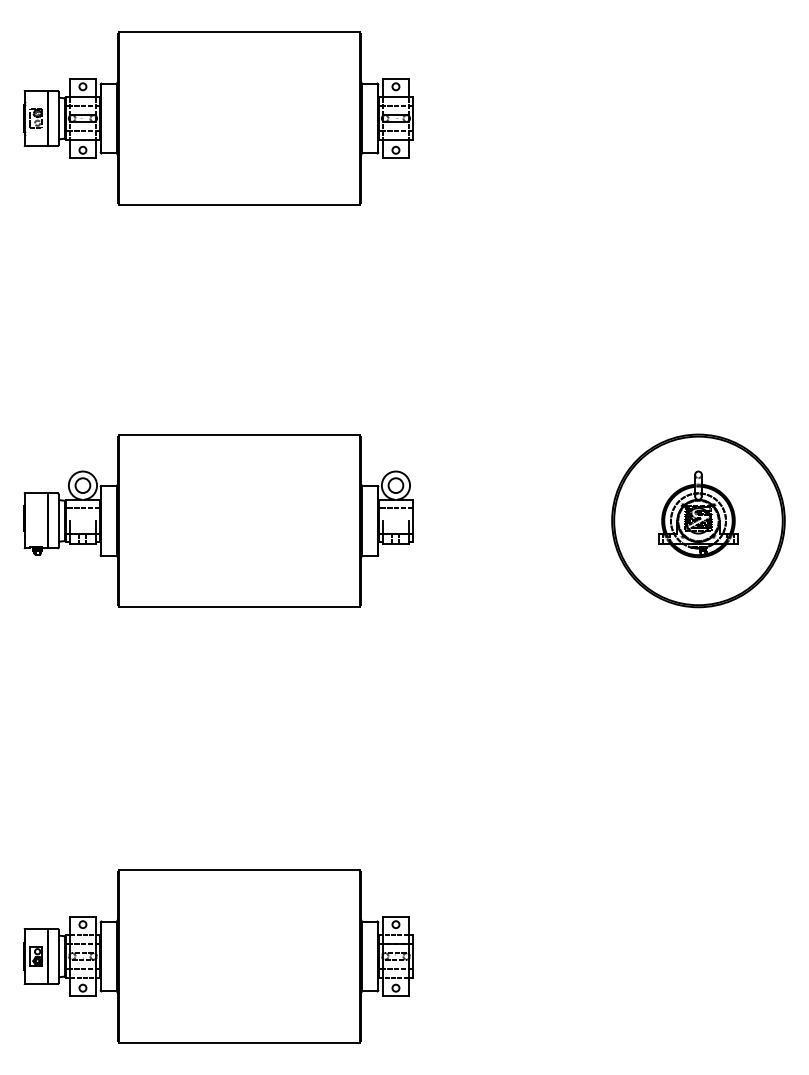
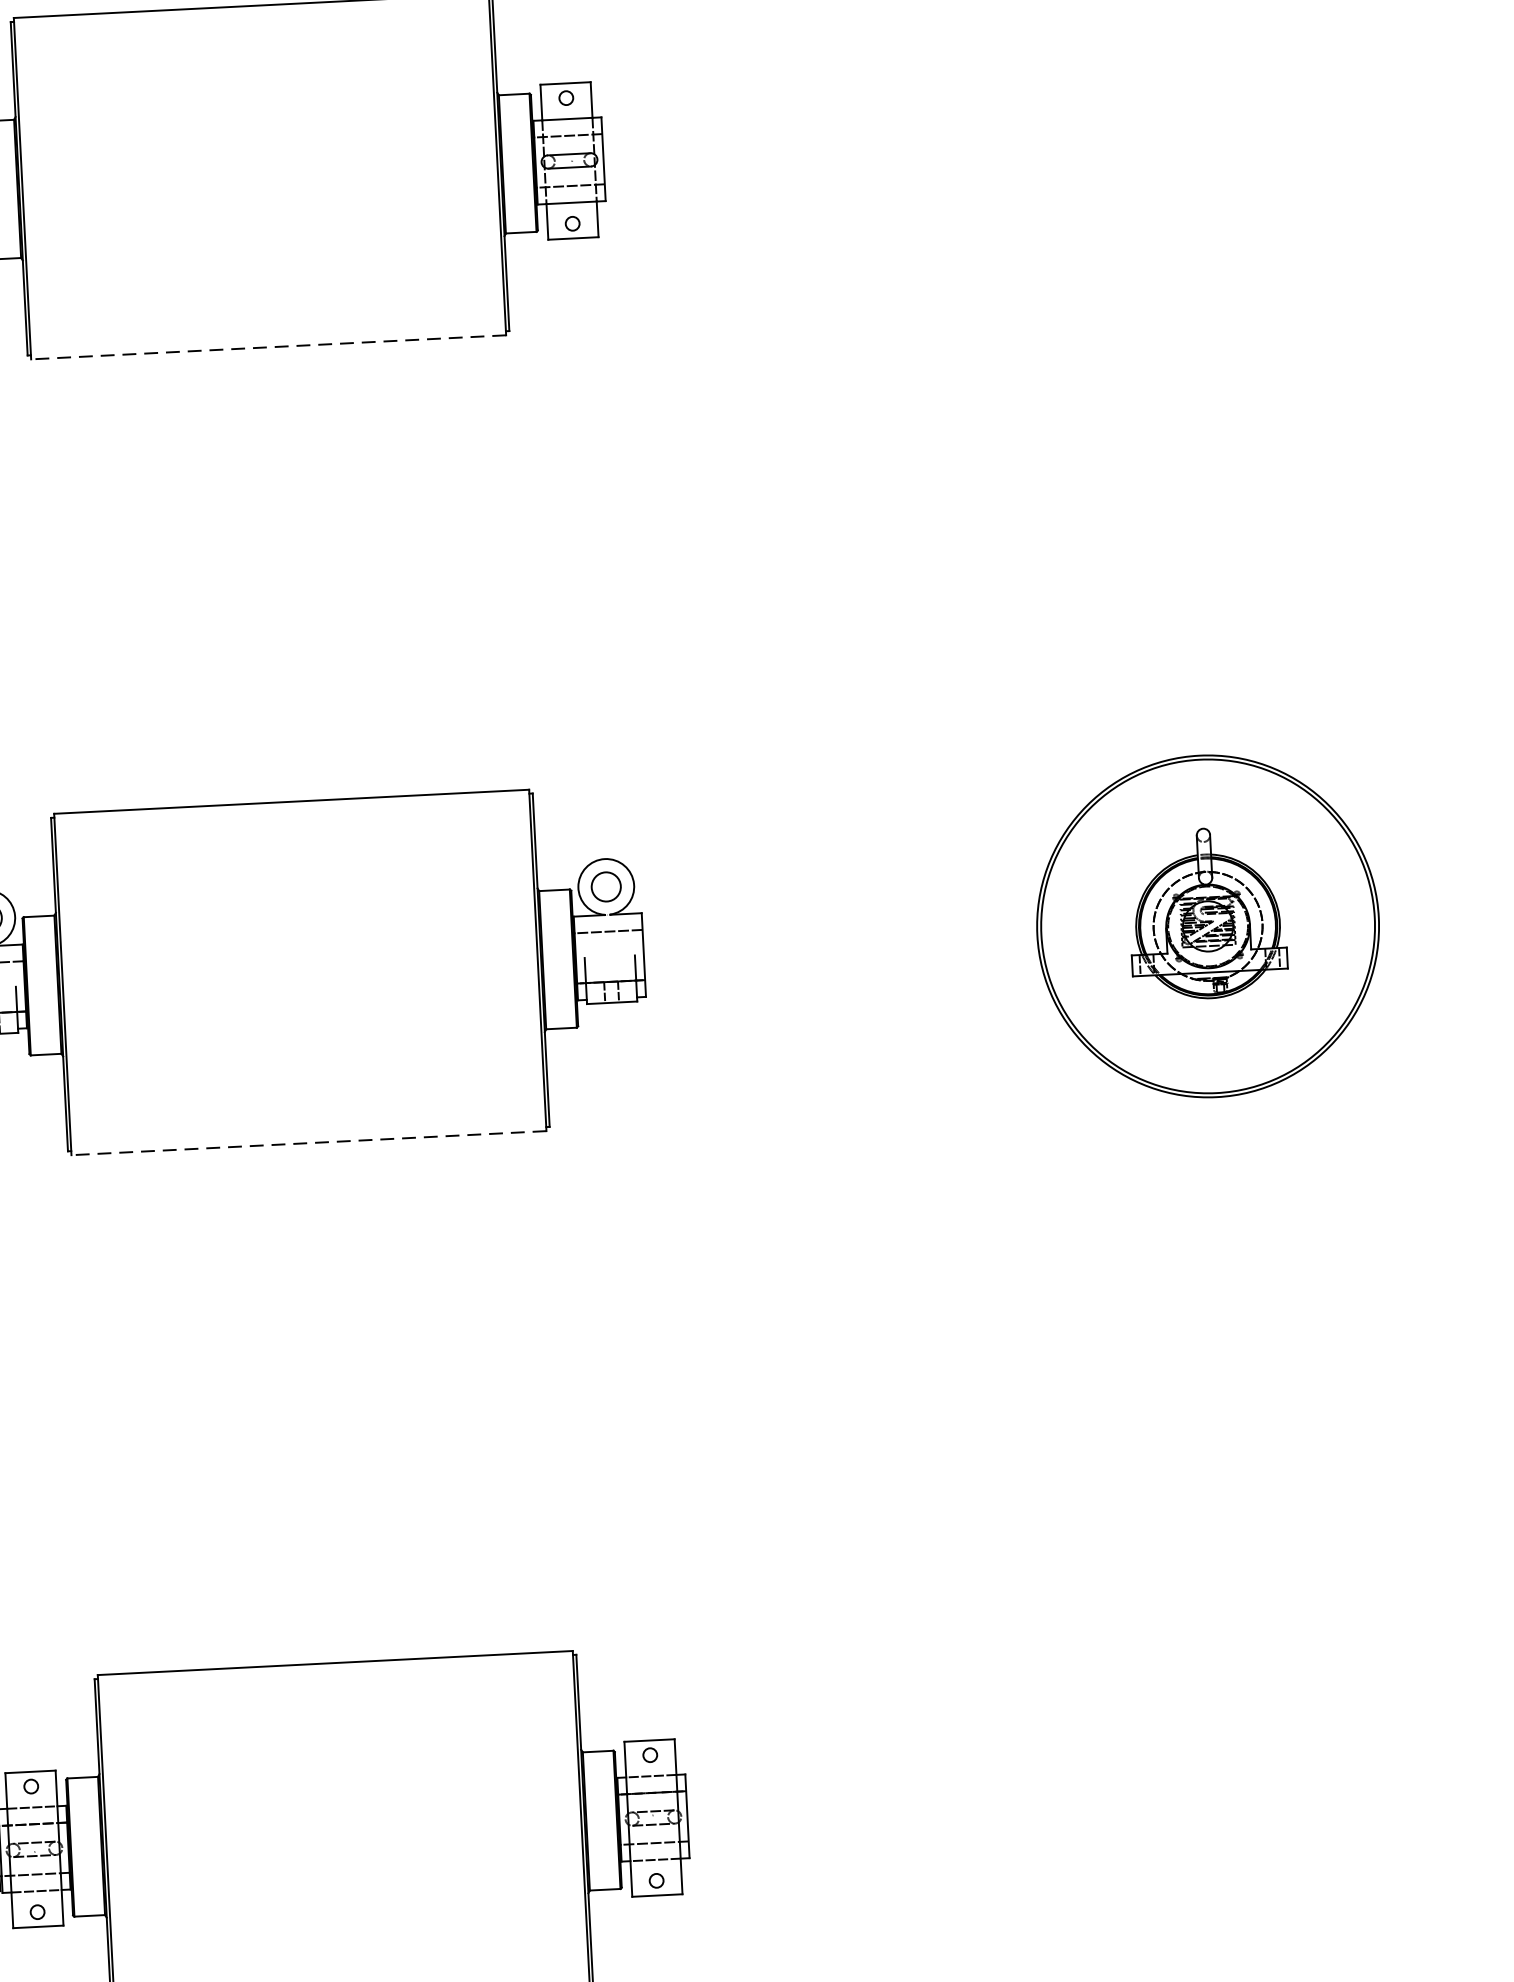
line: (238, 204) -> (266, 346), solid -> dashed
line: (238, 607) -> (307, 1143), solid -> dashed

